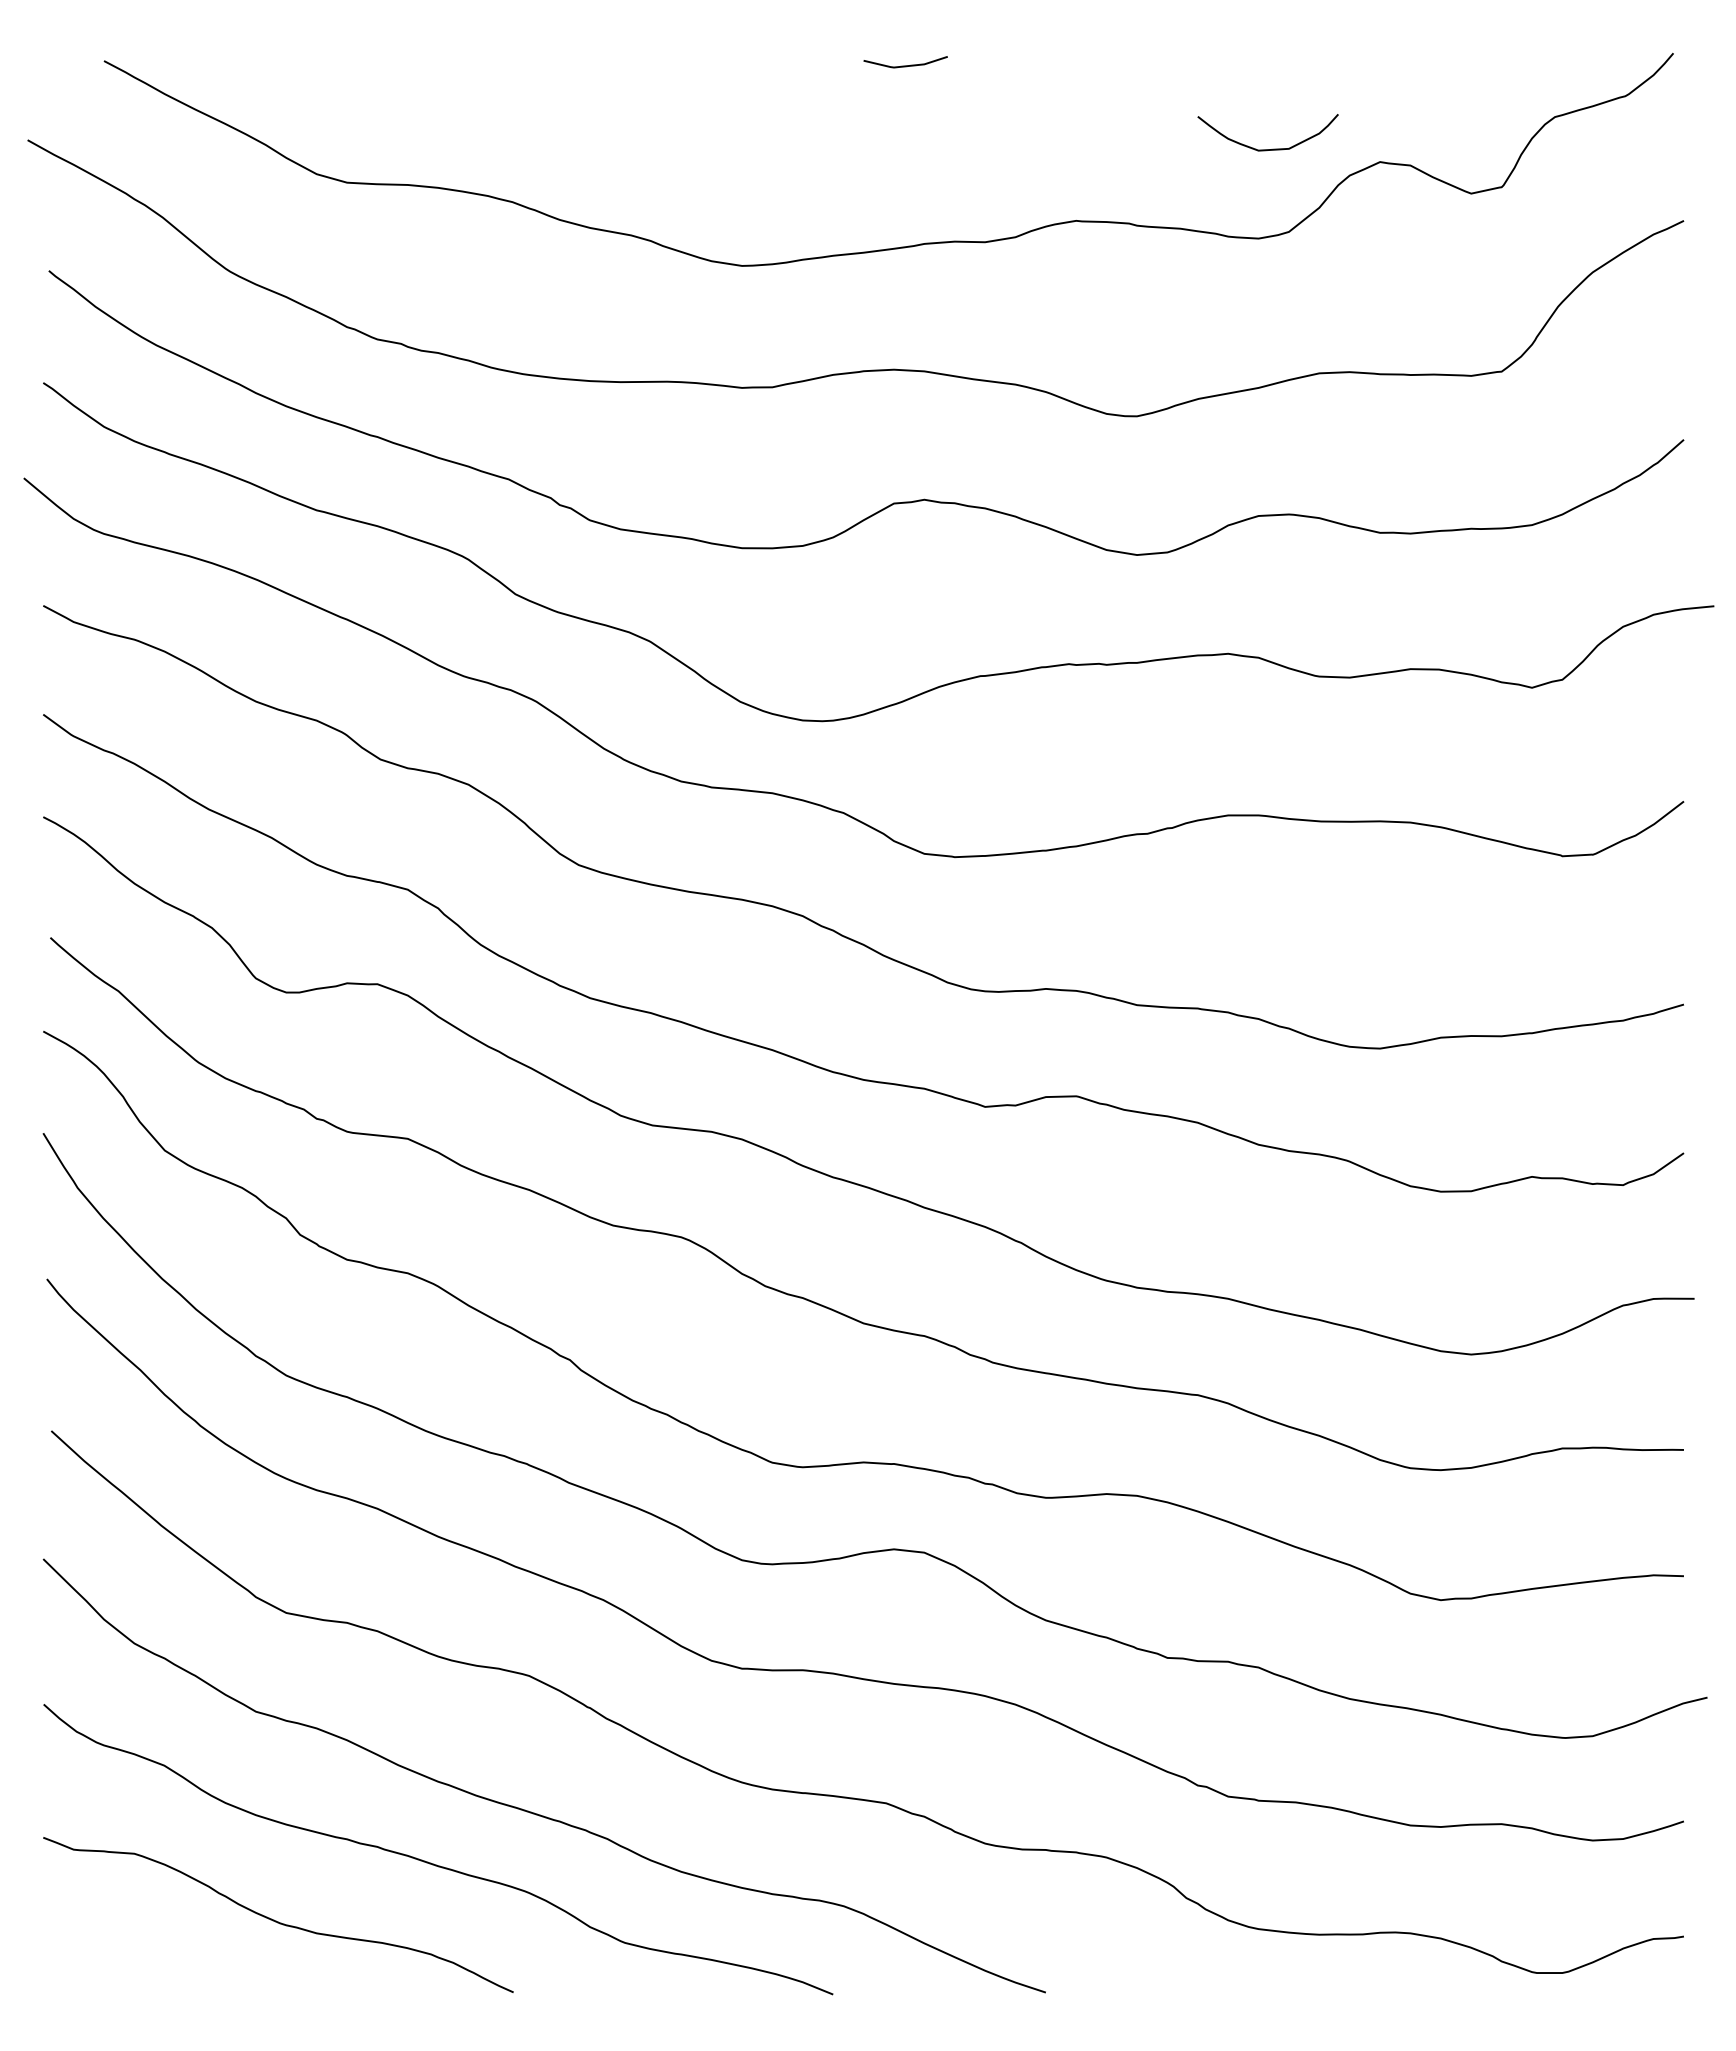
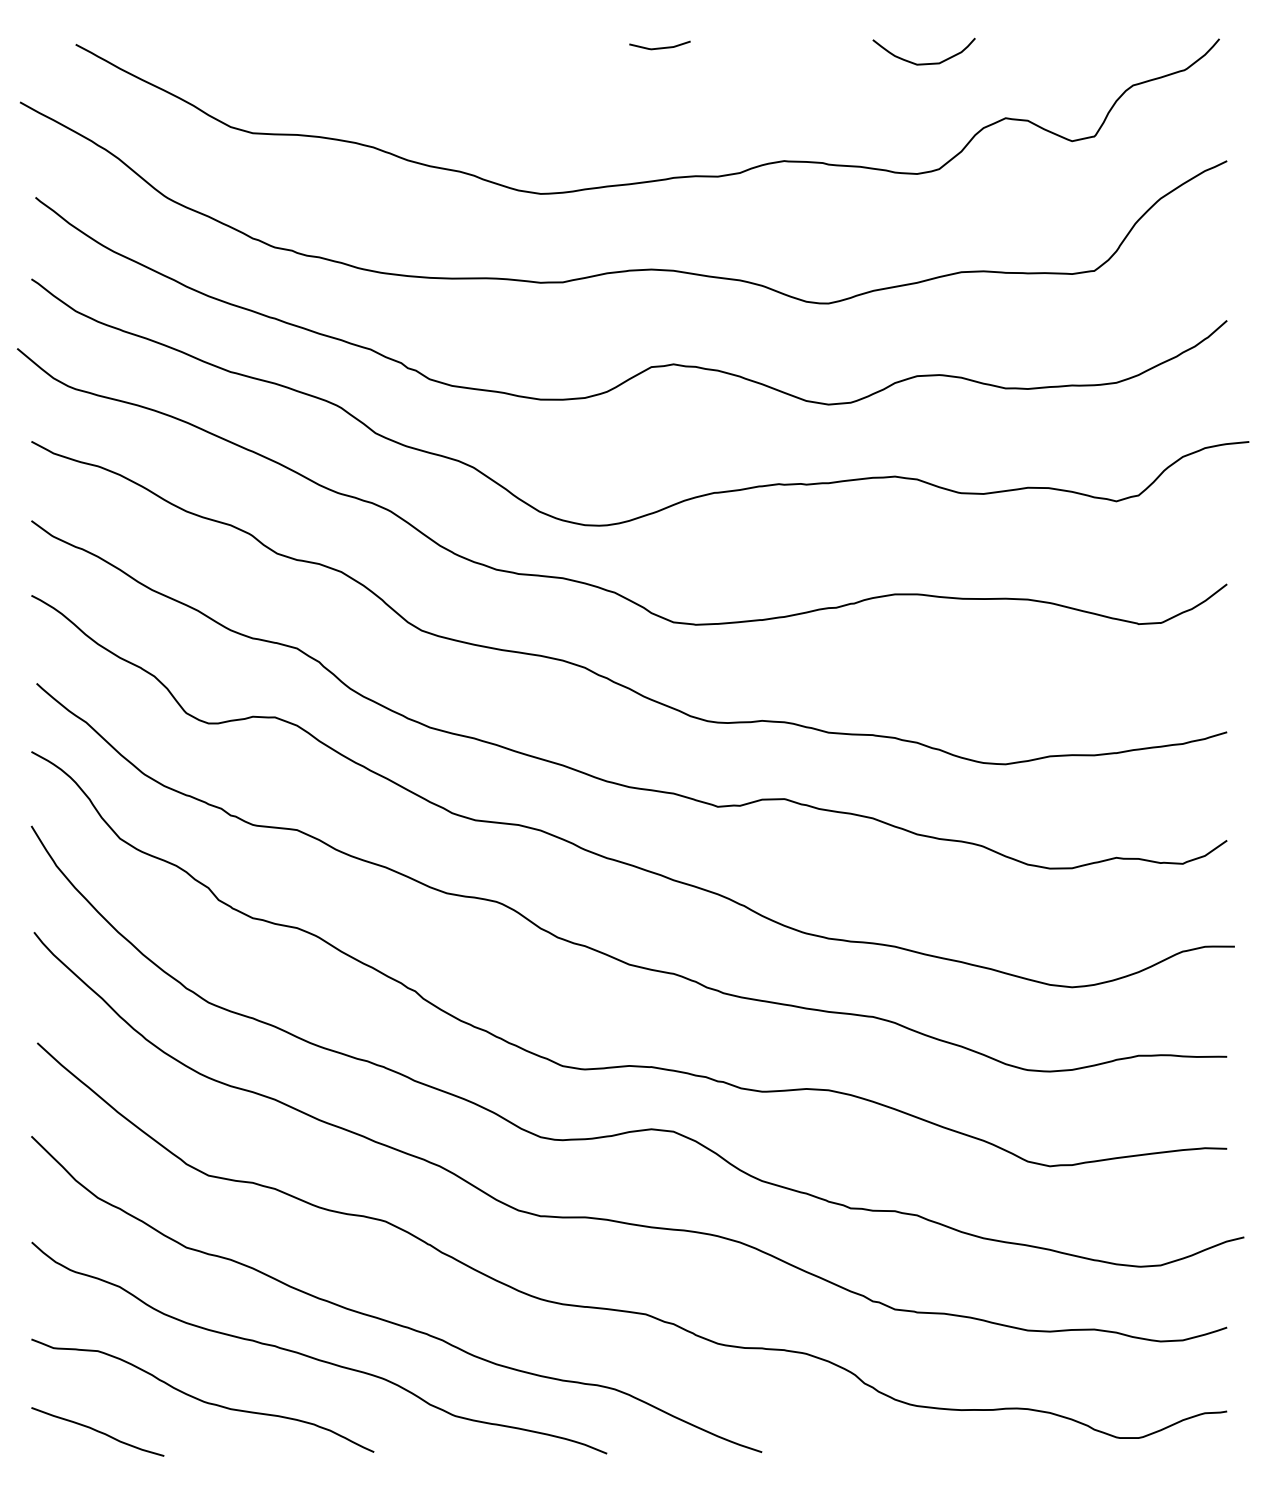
curve: (1272, 148) -> (927, 63), moved
curve: (134, 1964) -> (97, 1431), added

